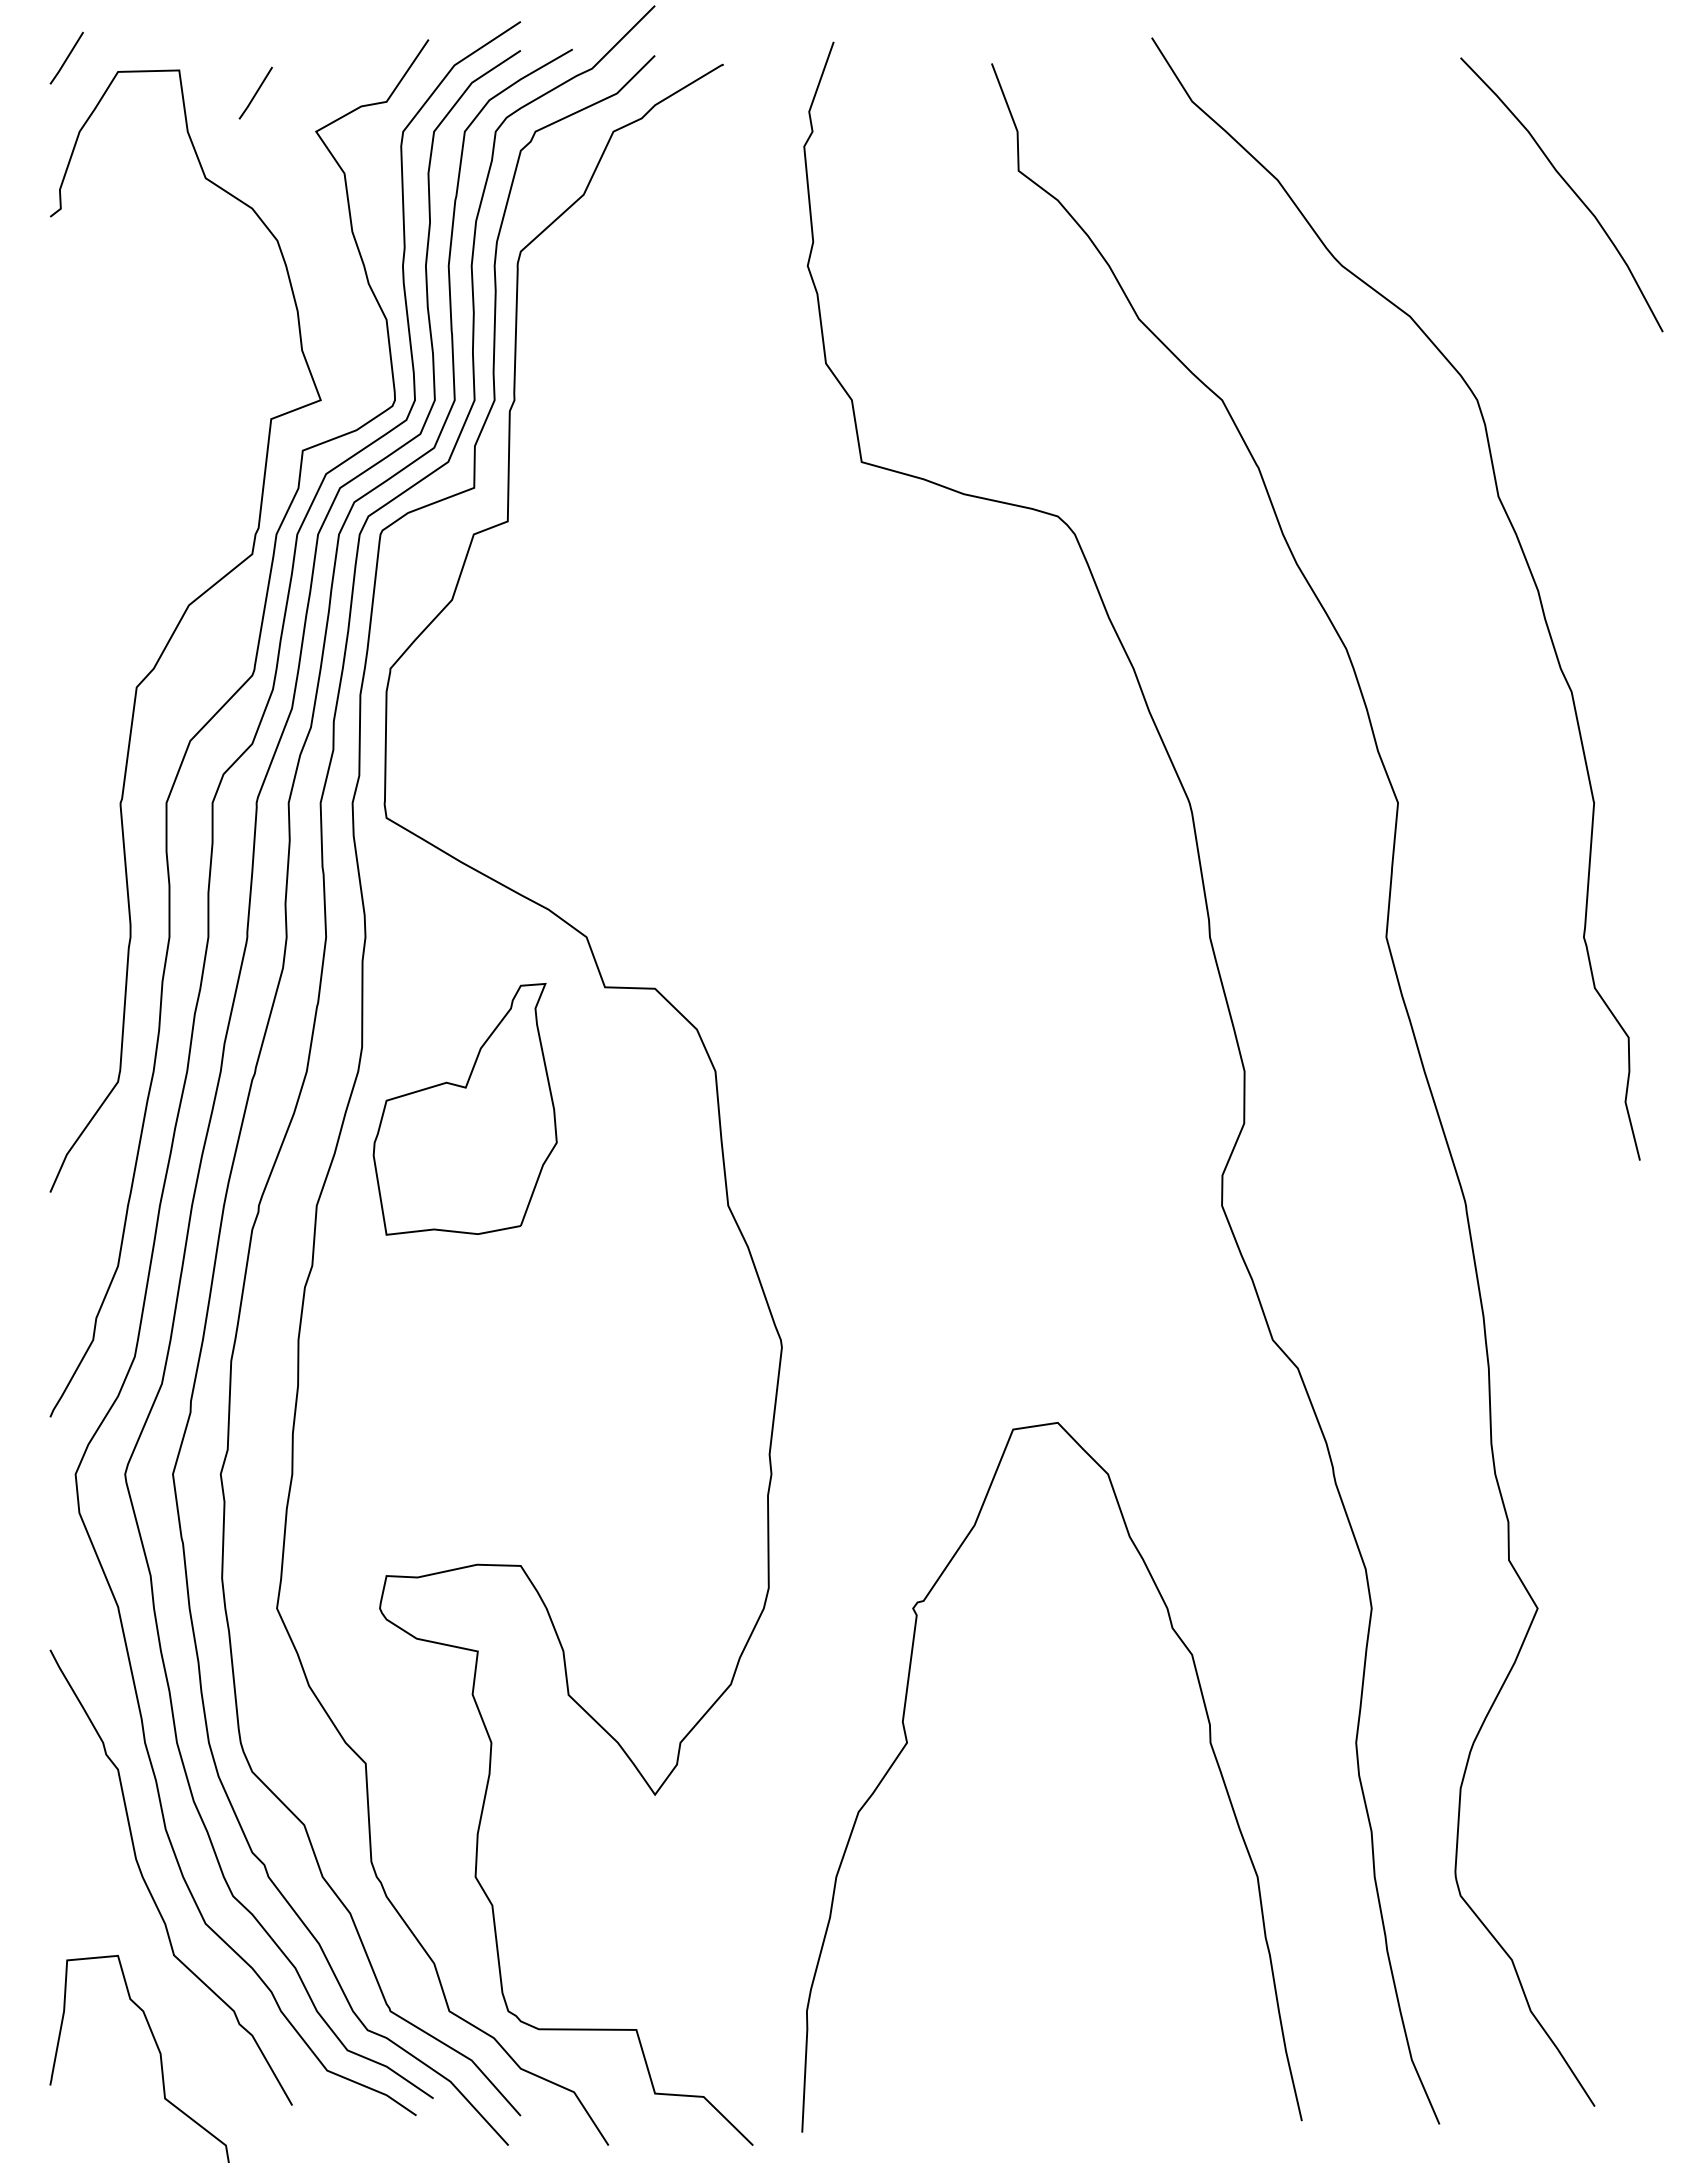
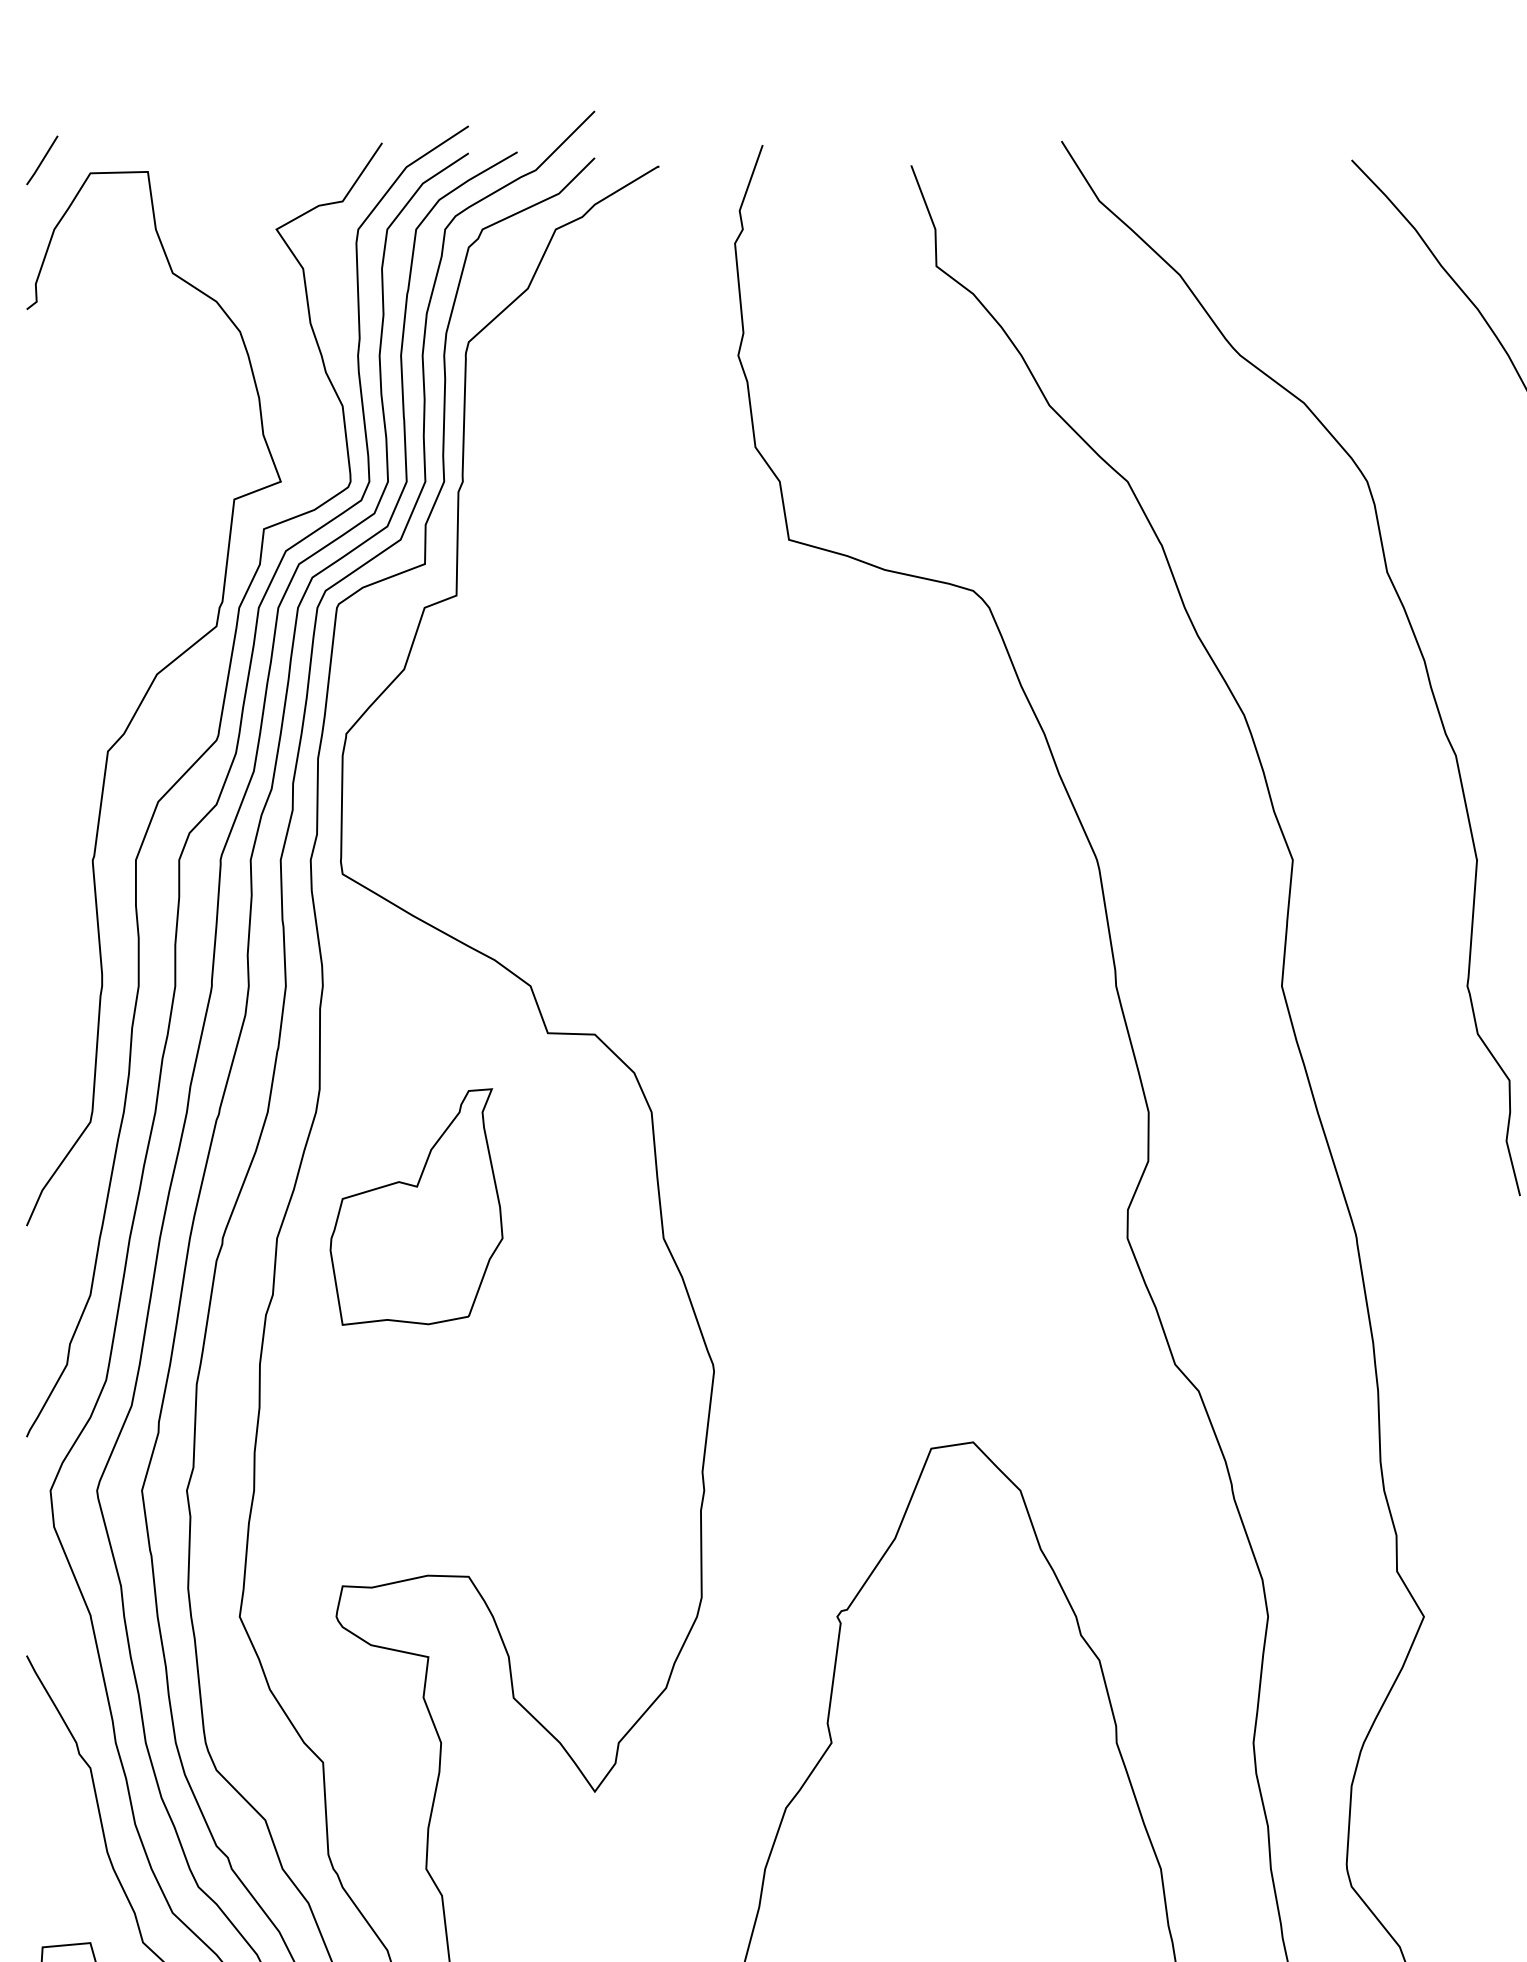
line: (255, 92) -> (219, 192), removed
part: (464, 1109) -> (415, 1207), moved

